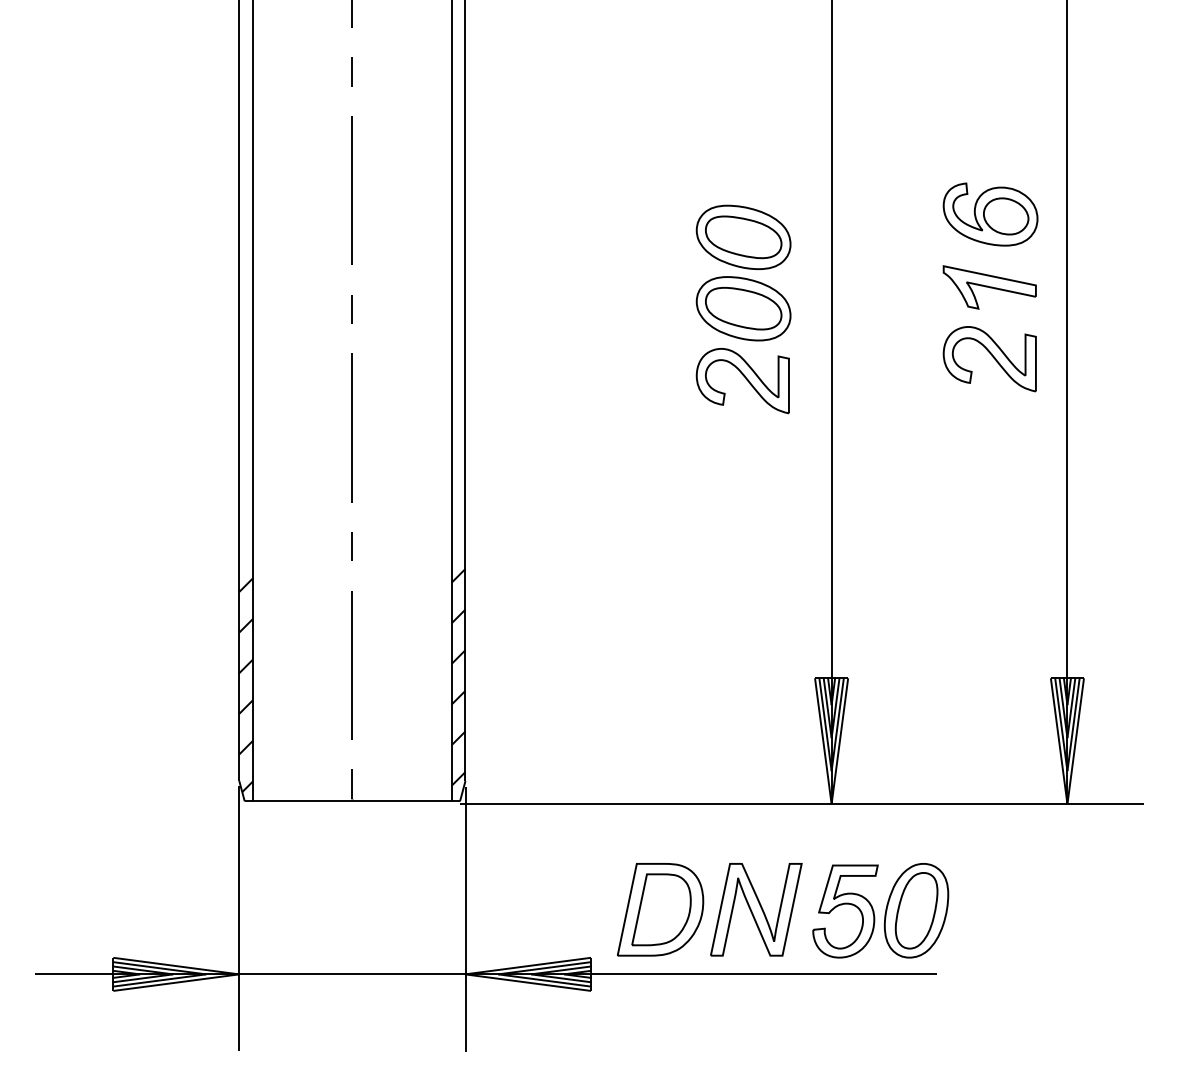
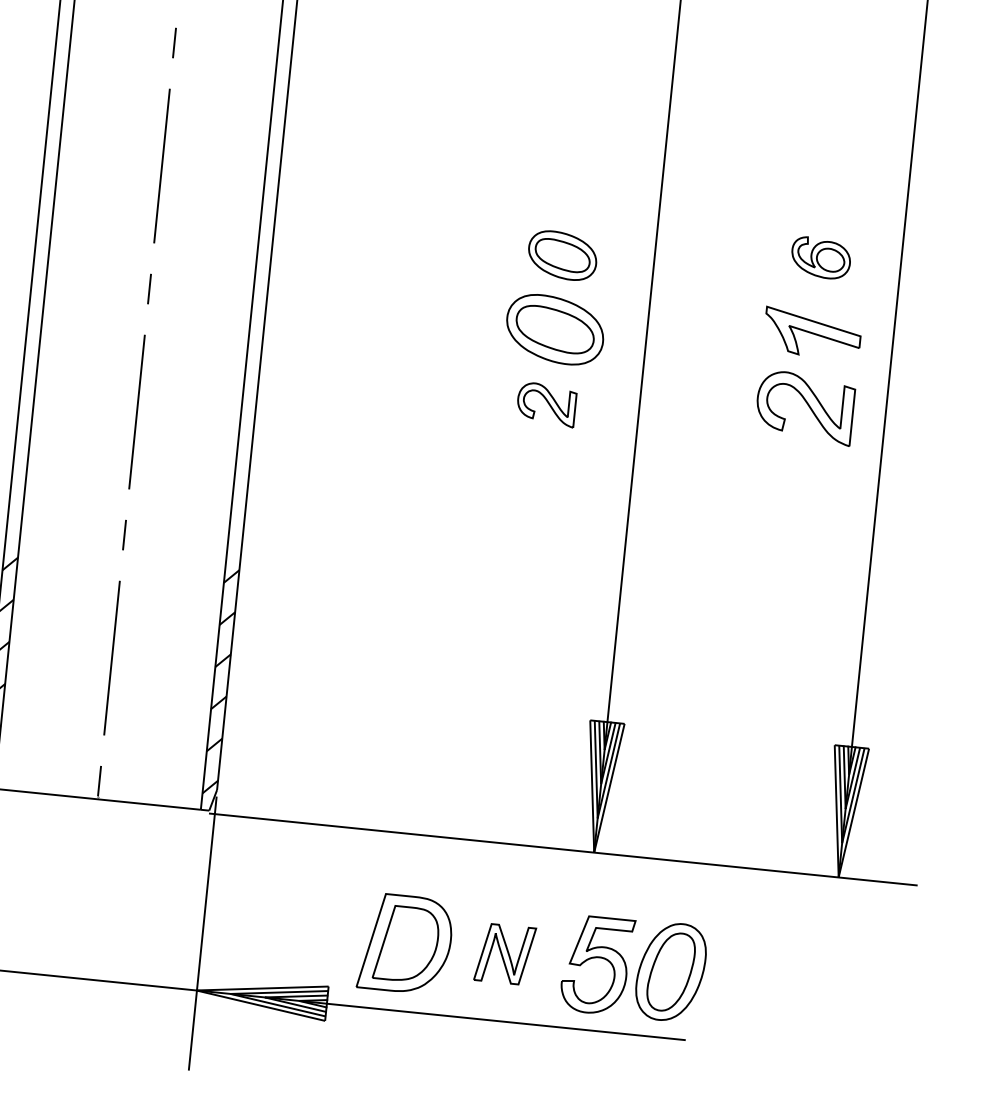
part: (990, 214) -> (821, 258), size x0.6
part: (743, 236) -> (562, 254), size x0.7
part: (742, 381) -> (546, 405), size x0.6
part: (756, 909) -> (505, 953), size x0.6

